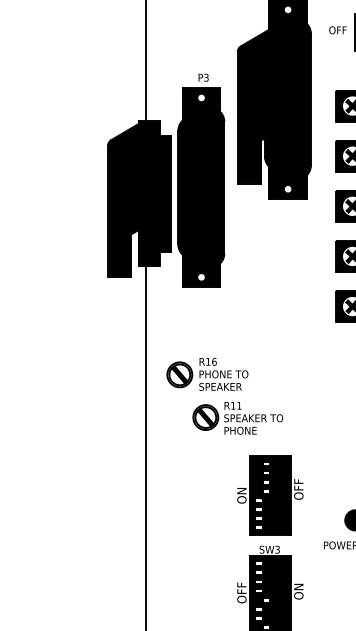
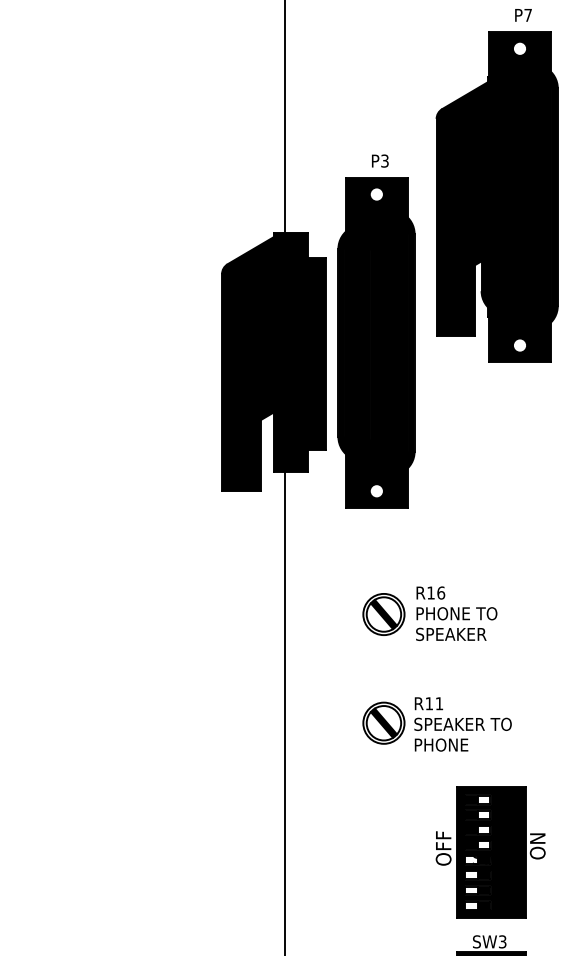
part: (207, 374) -> (429, 613), moved
text: (298, 484) -> (537, 833), OFF -> ON
text: (241, 487) -> (442, 838), ON -> OFF

